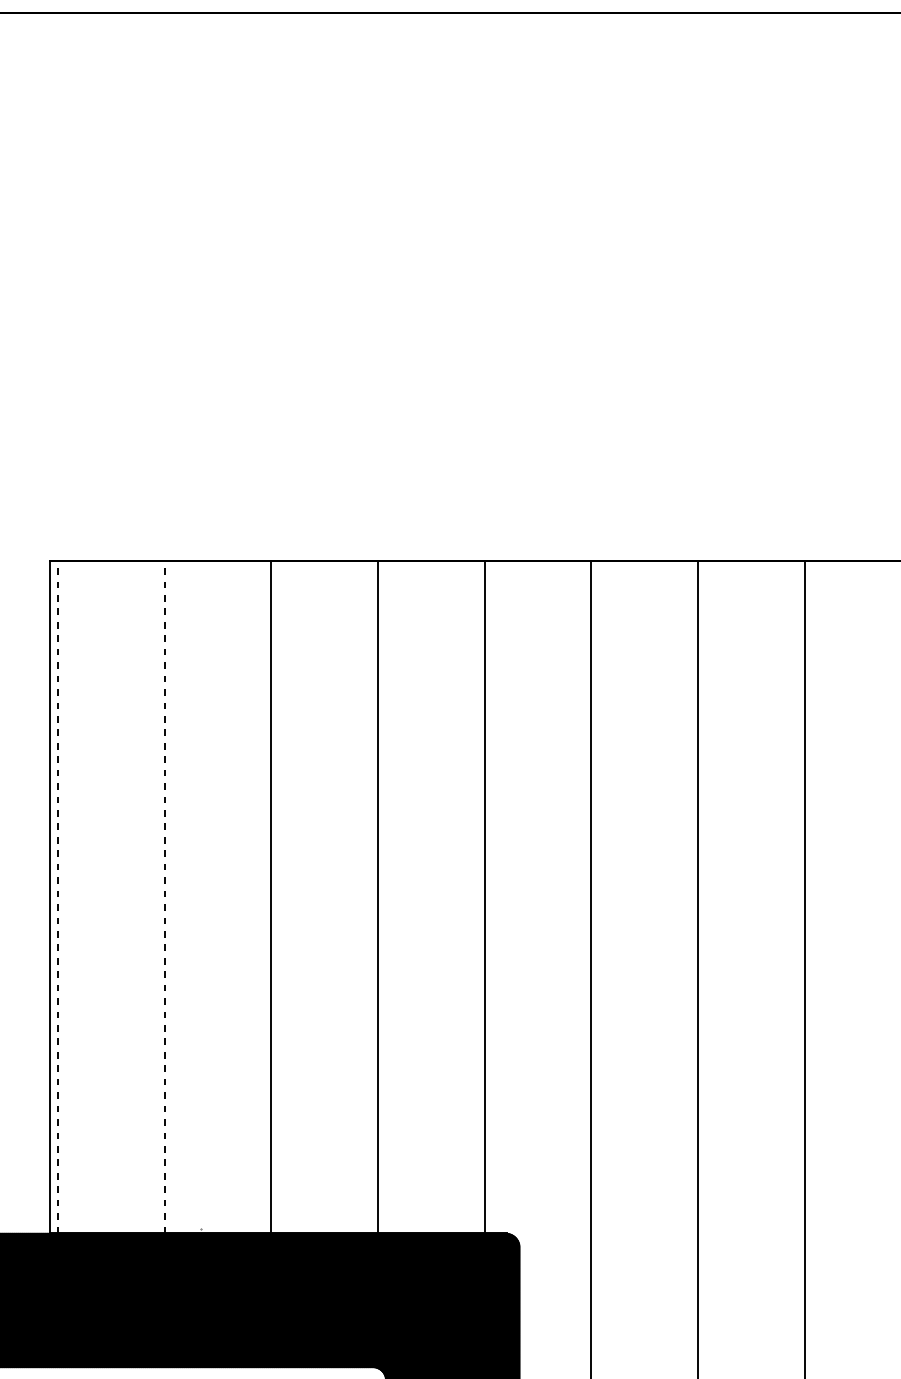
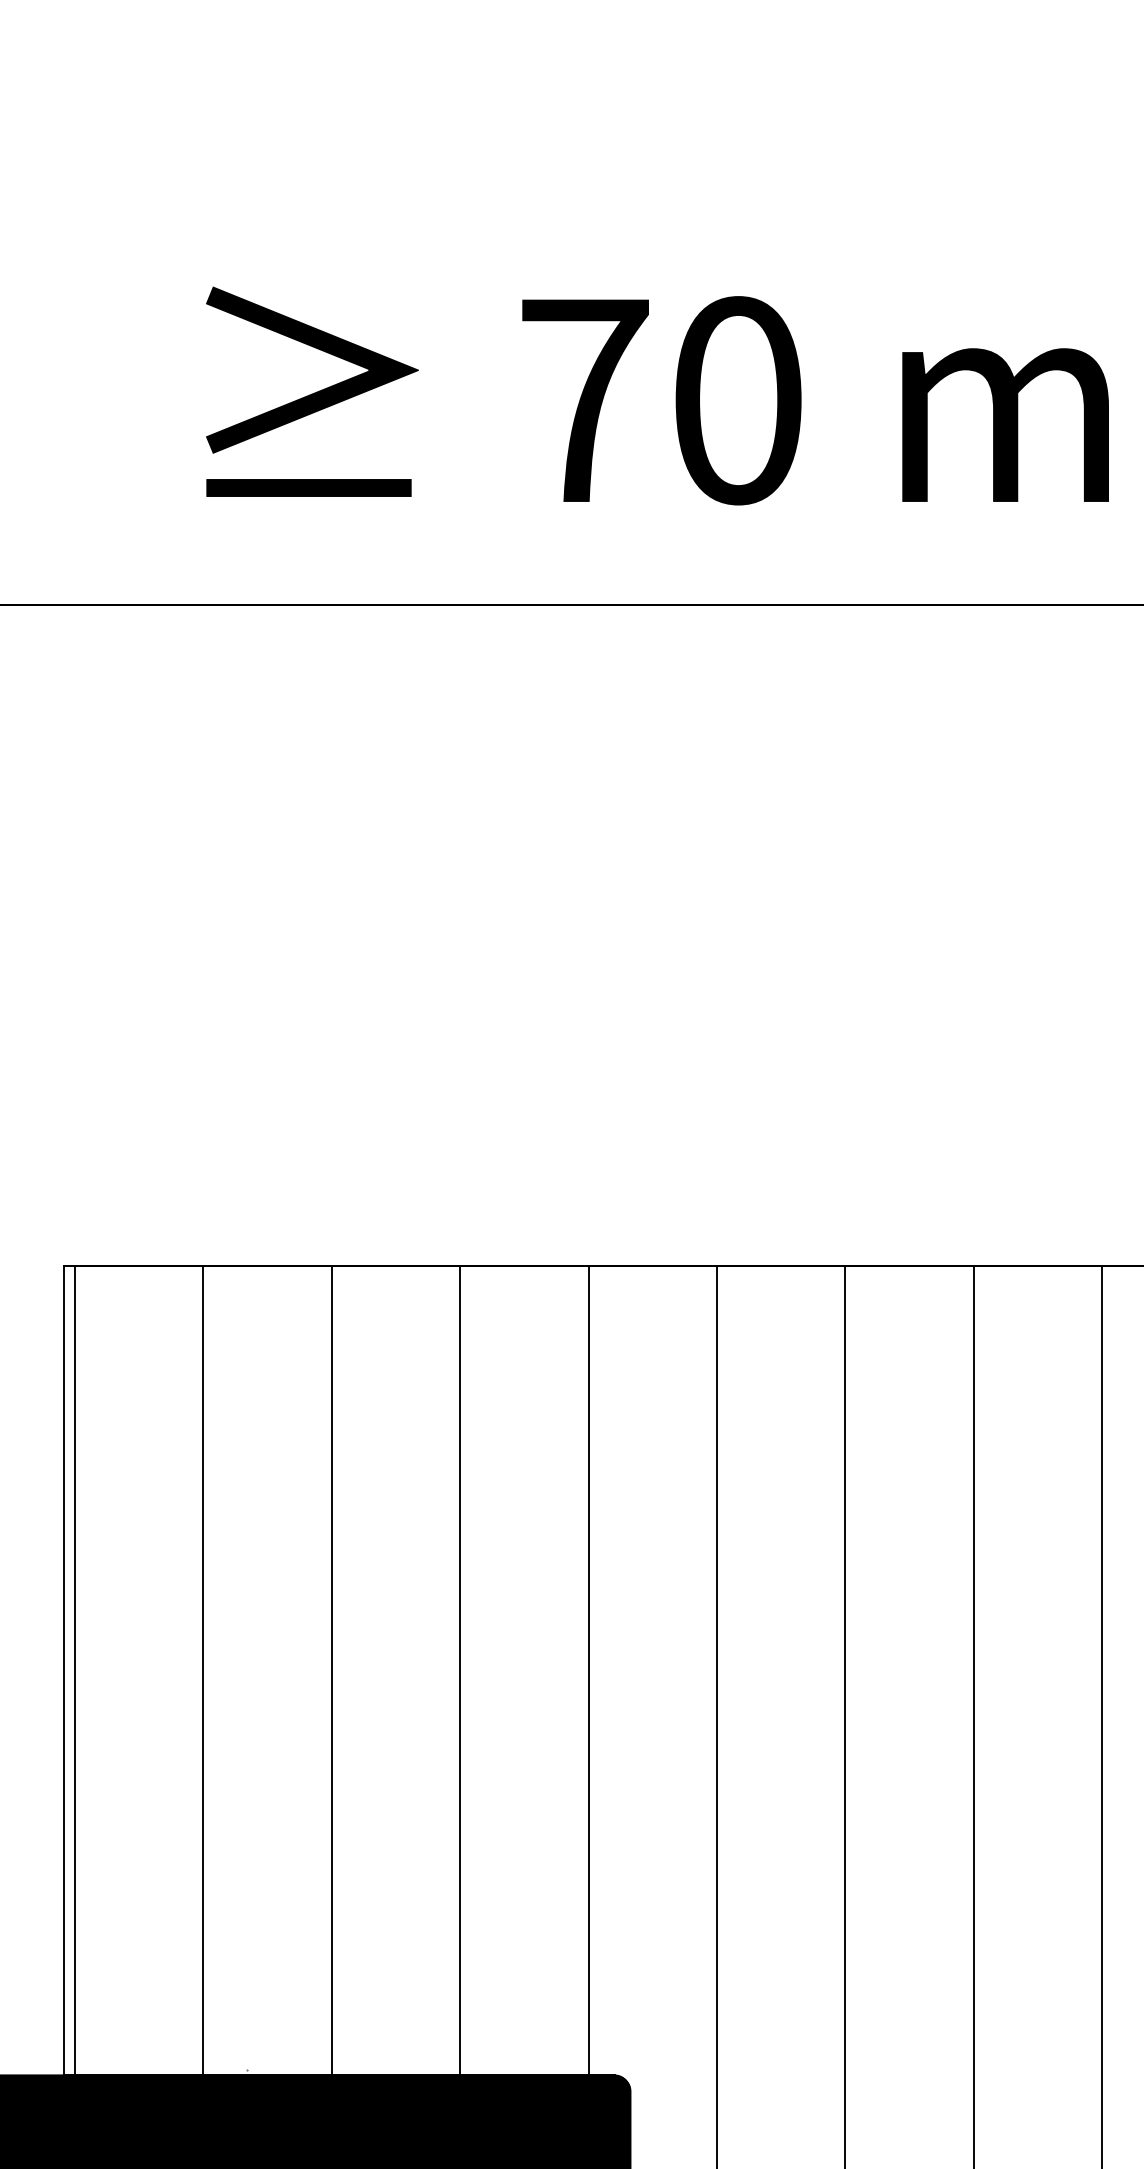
line: (57, 897) -> (74, 1670), dashed -> solid
line: (165, 897) -> (203, 1670), dashed -> solid

